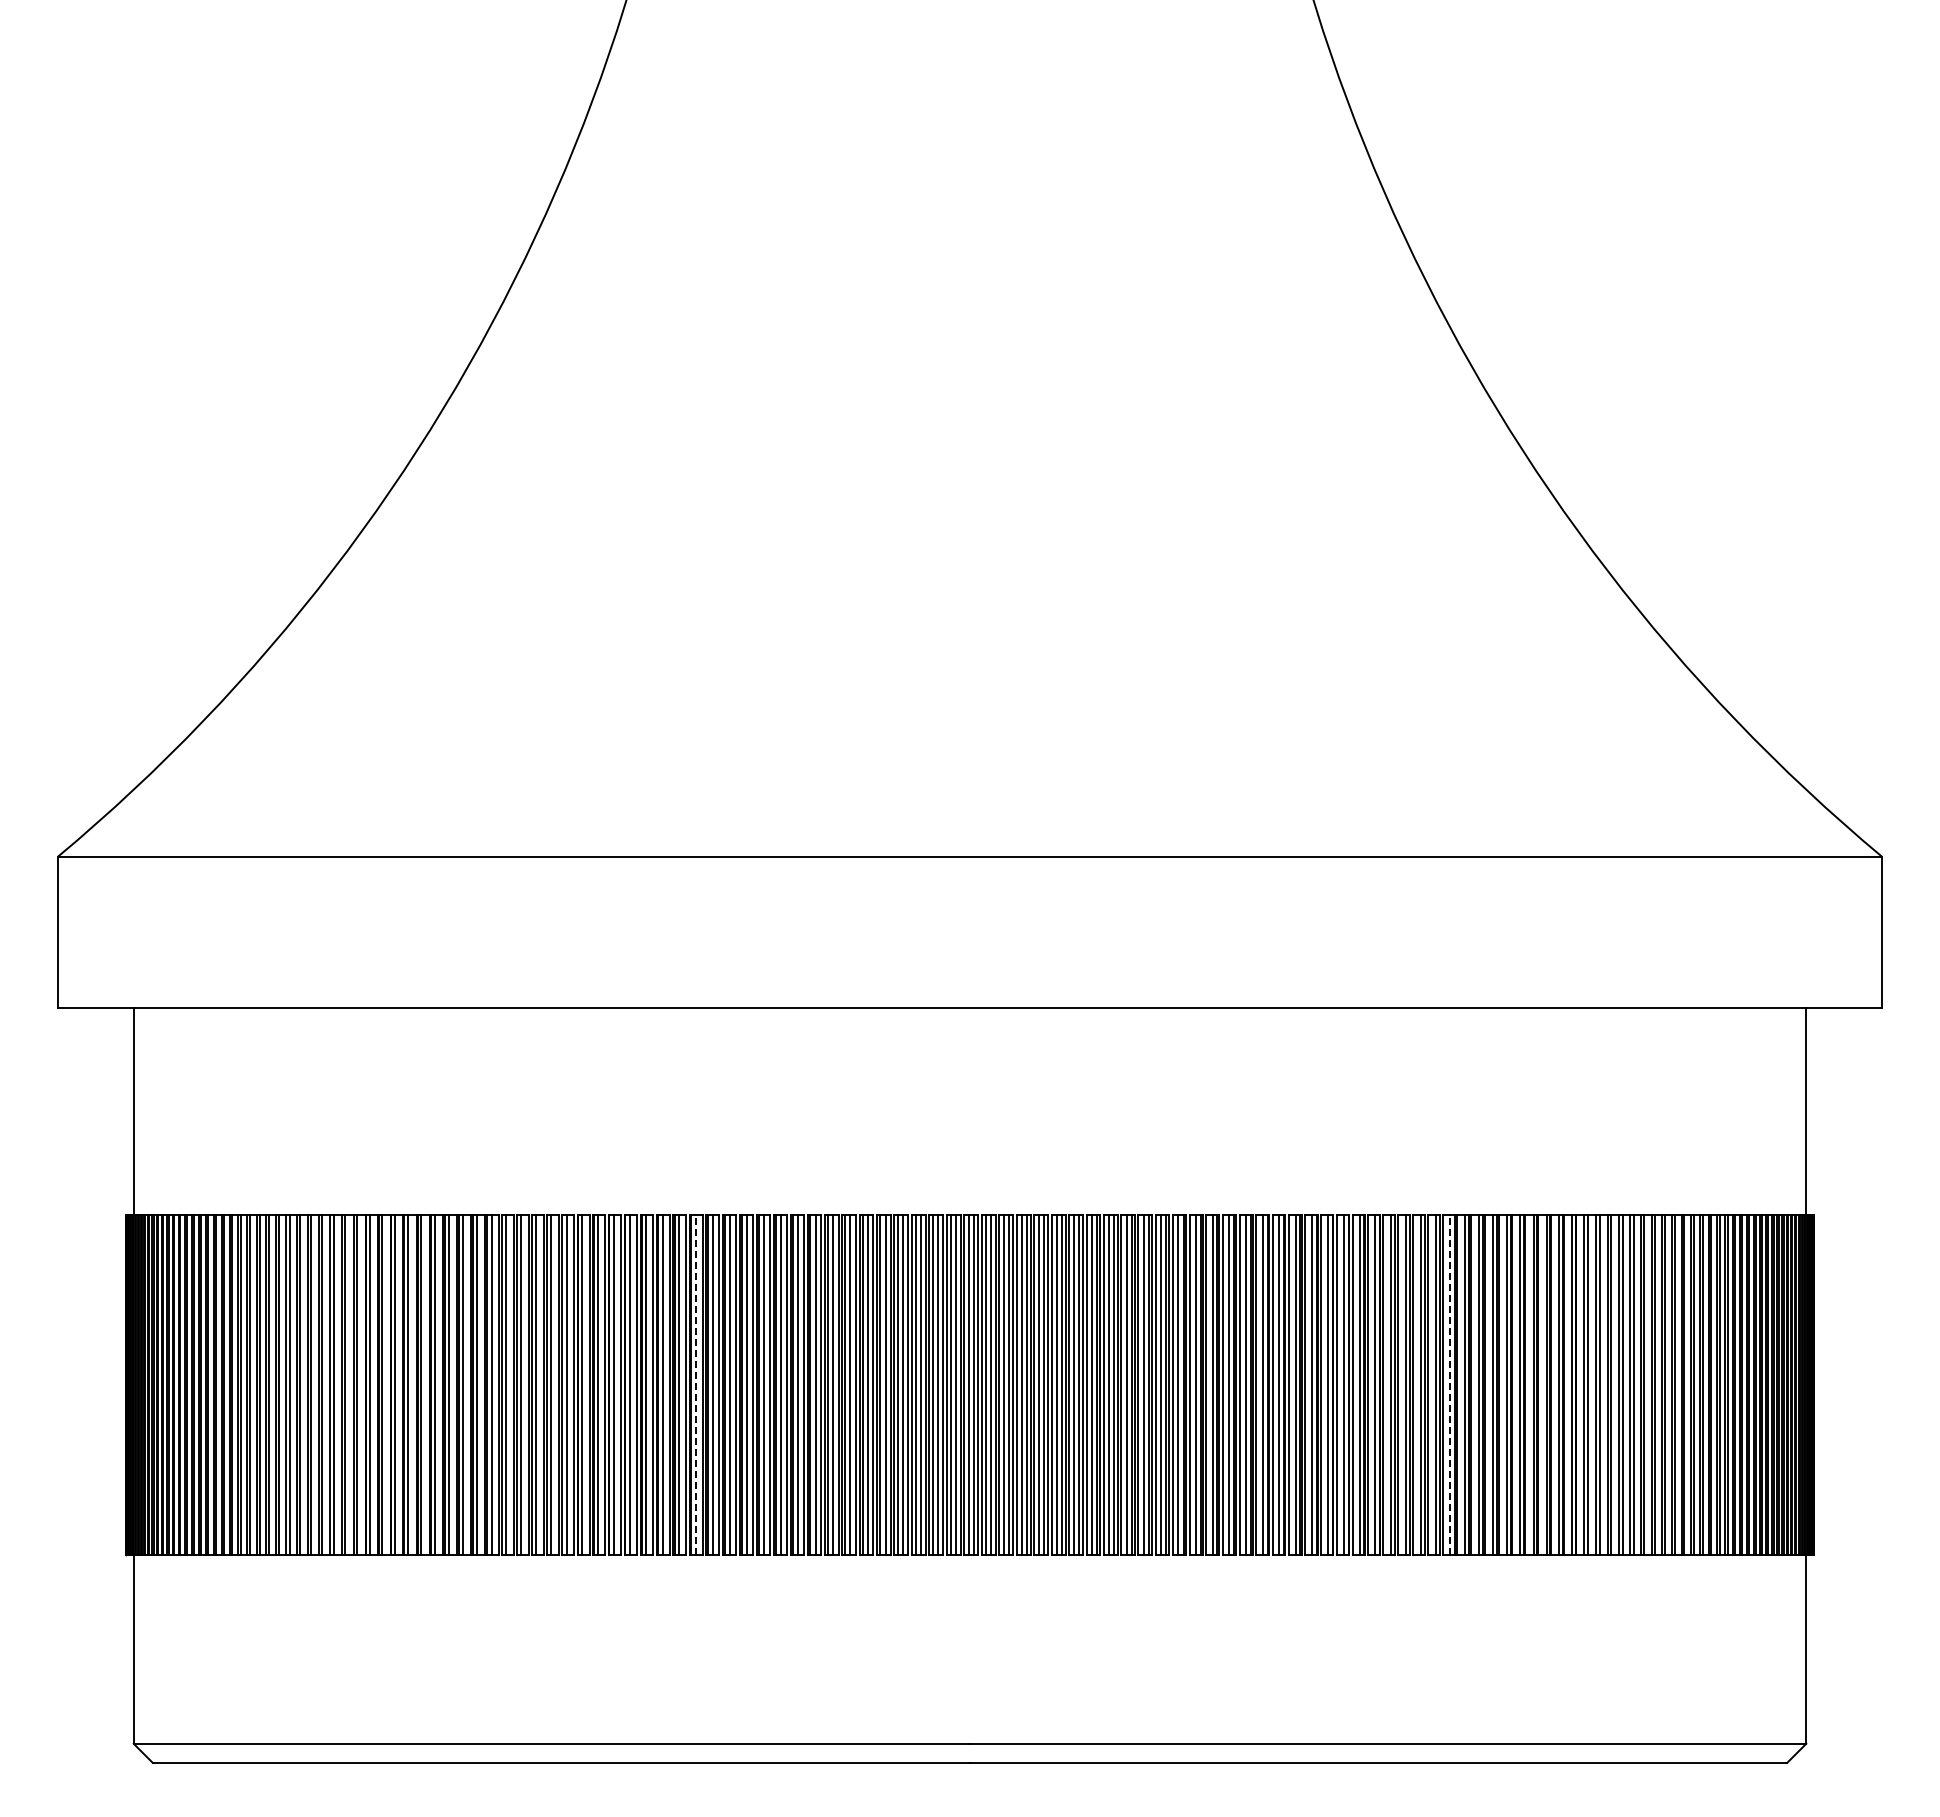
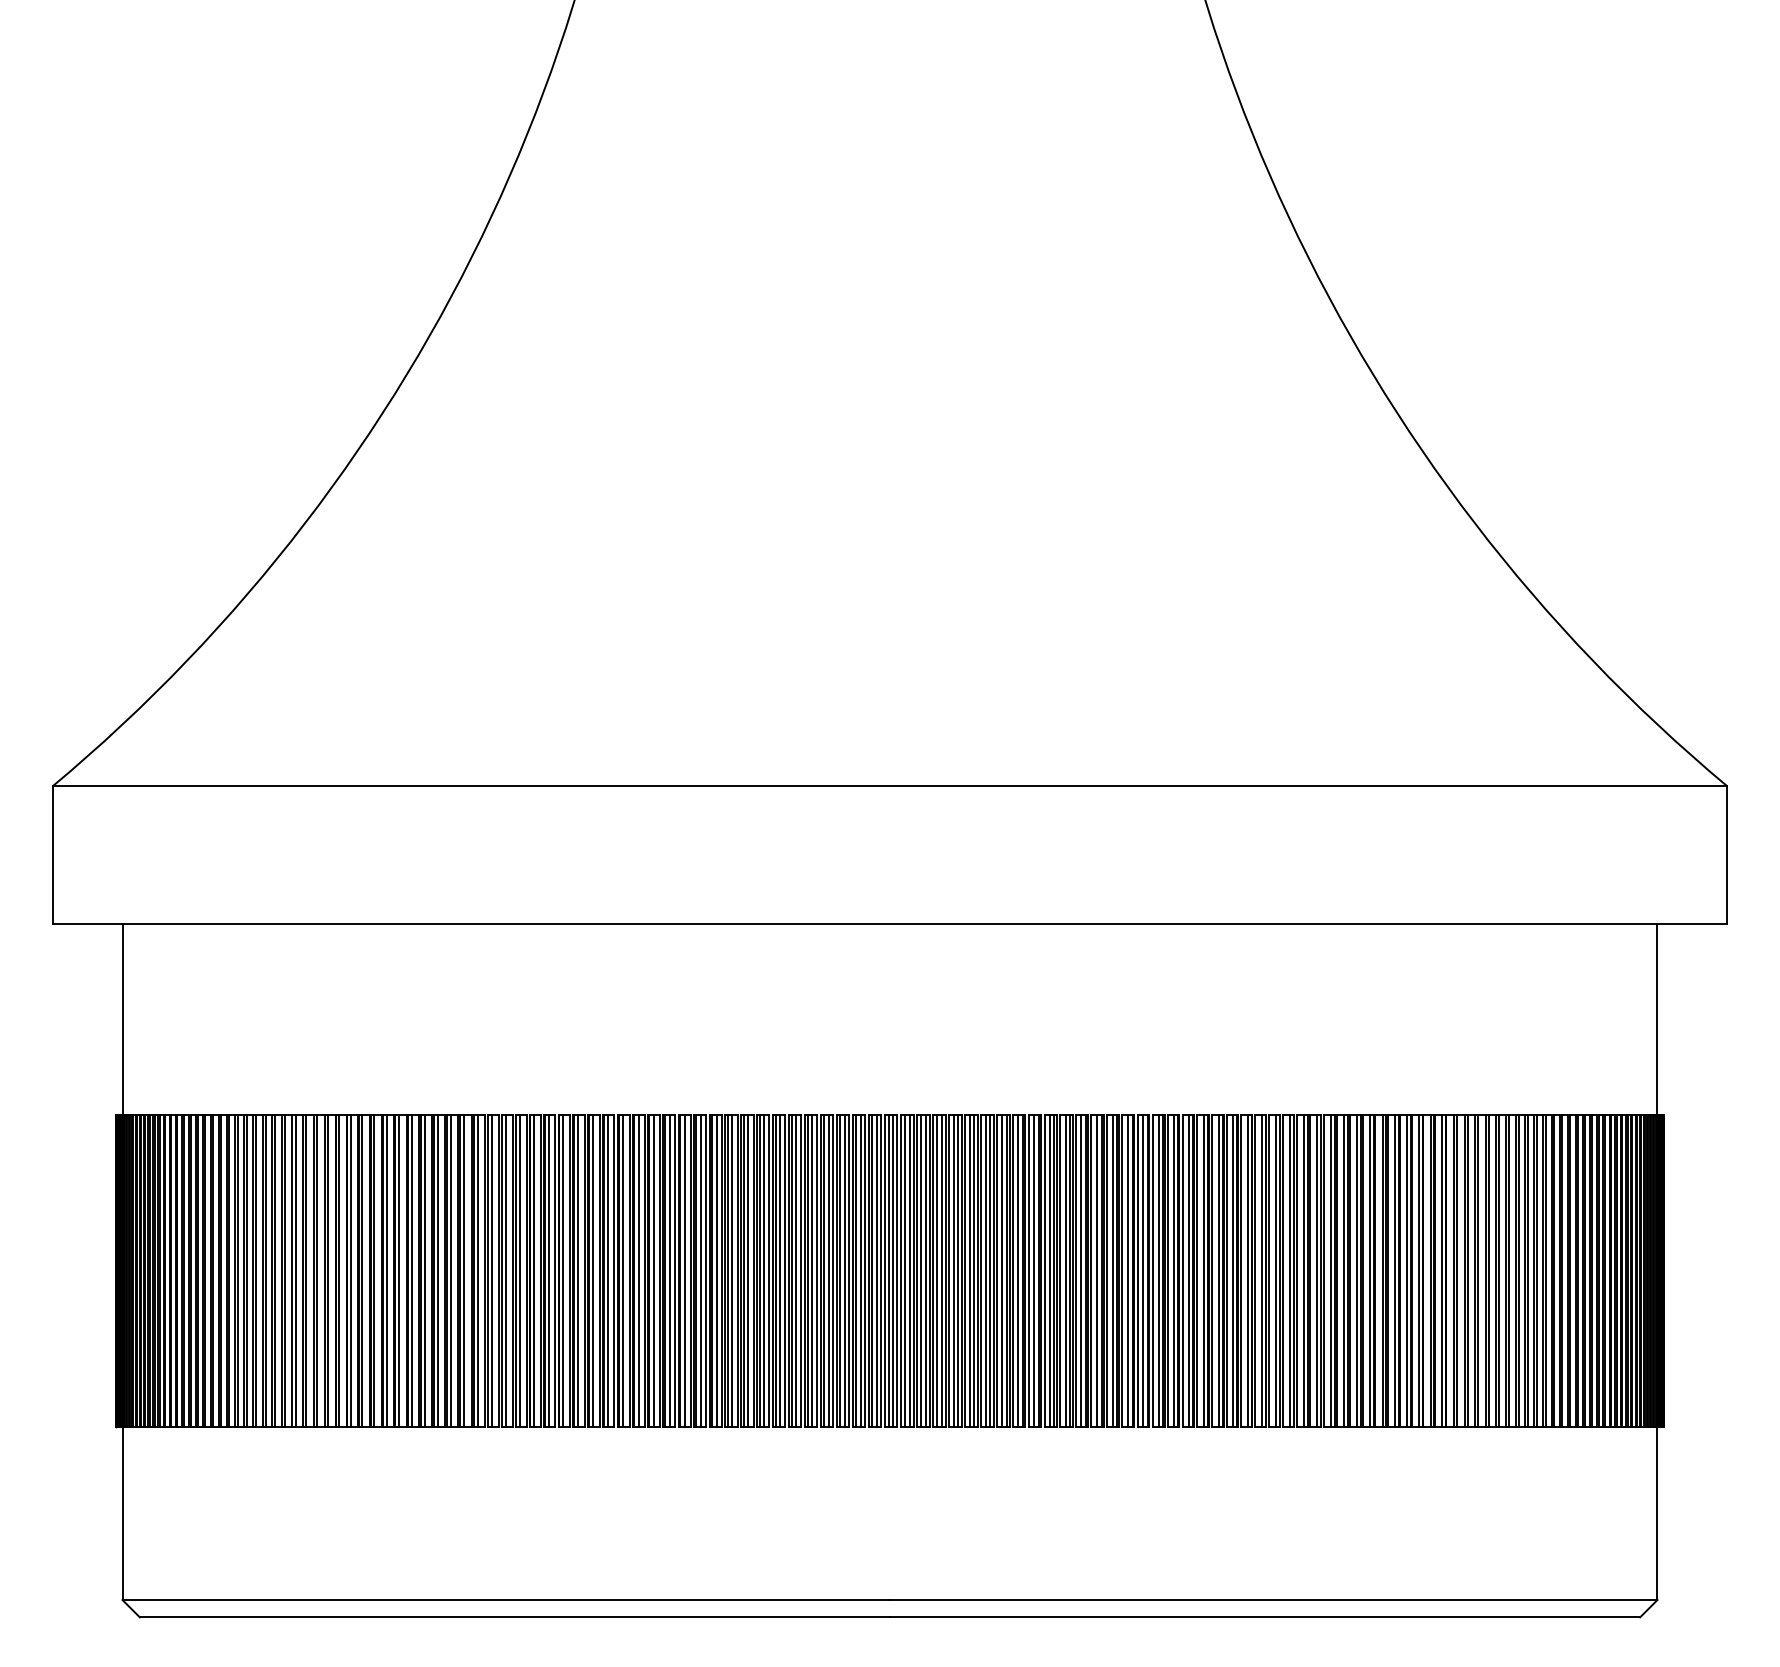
line: (696, 1385) -> (639, 1271), dashed -> solid
line: (1450, 1385) -> (1330, 1271), dashed -> solid

